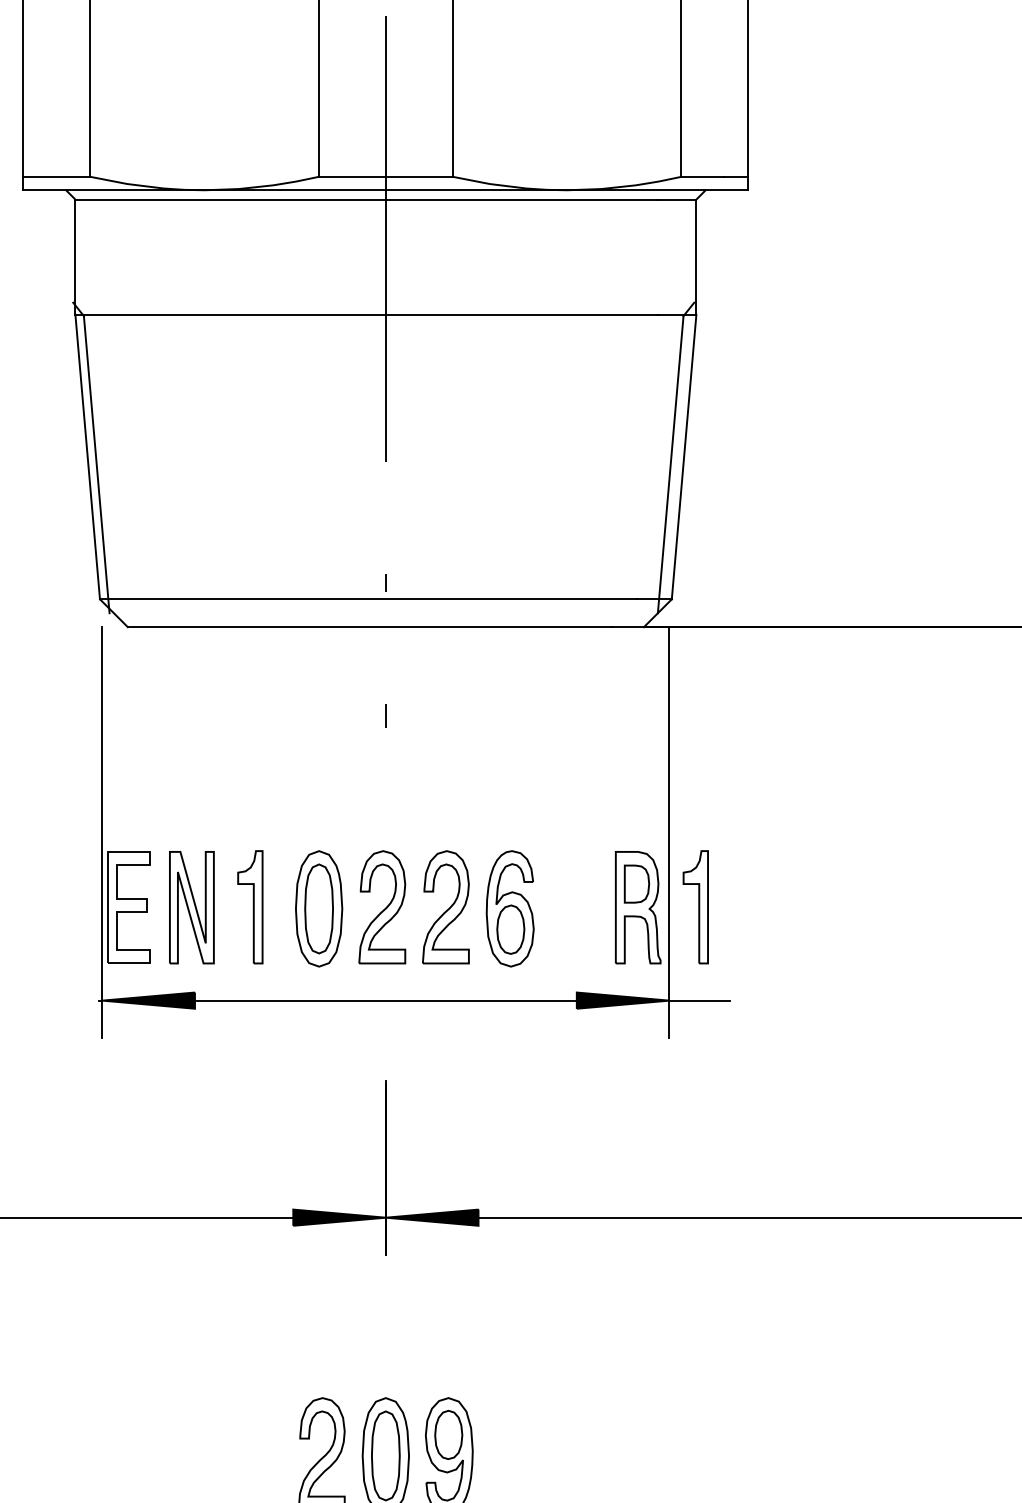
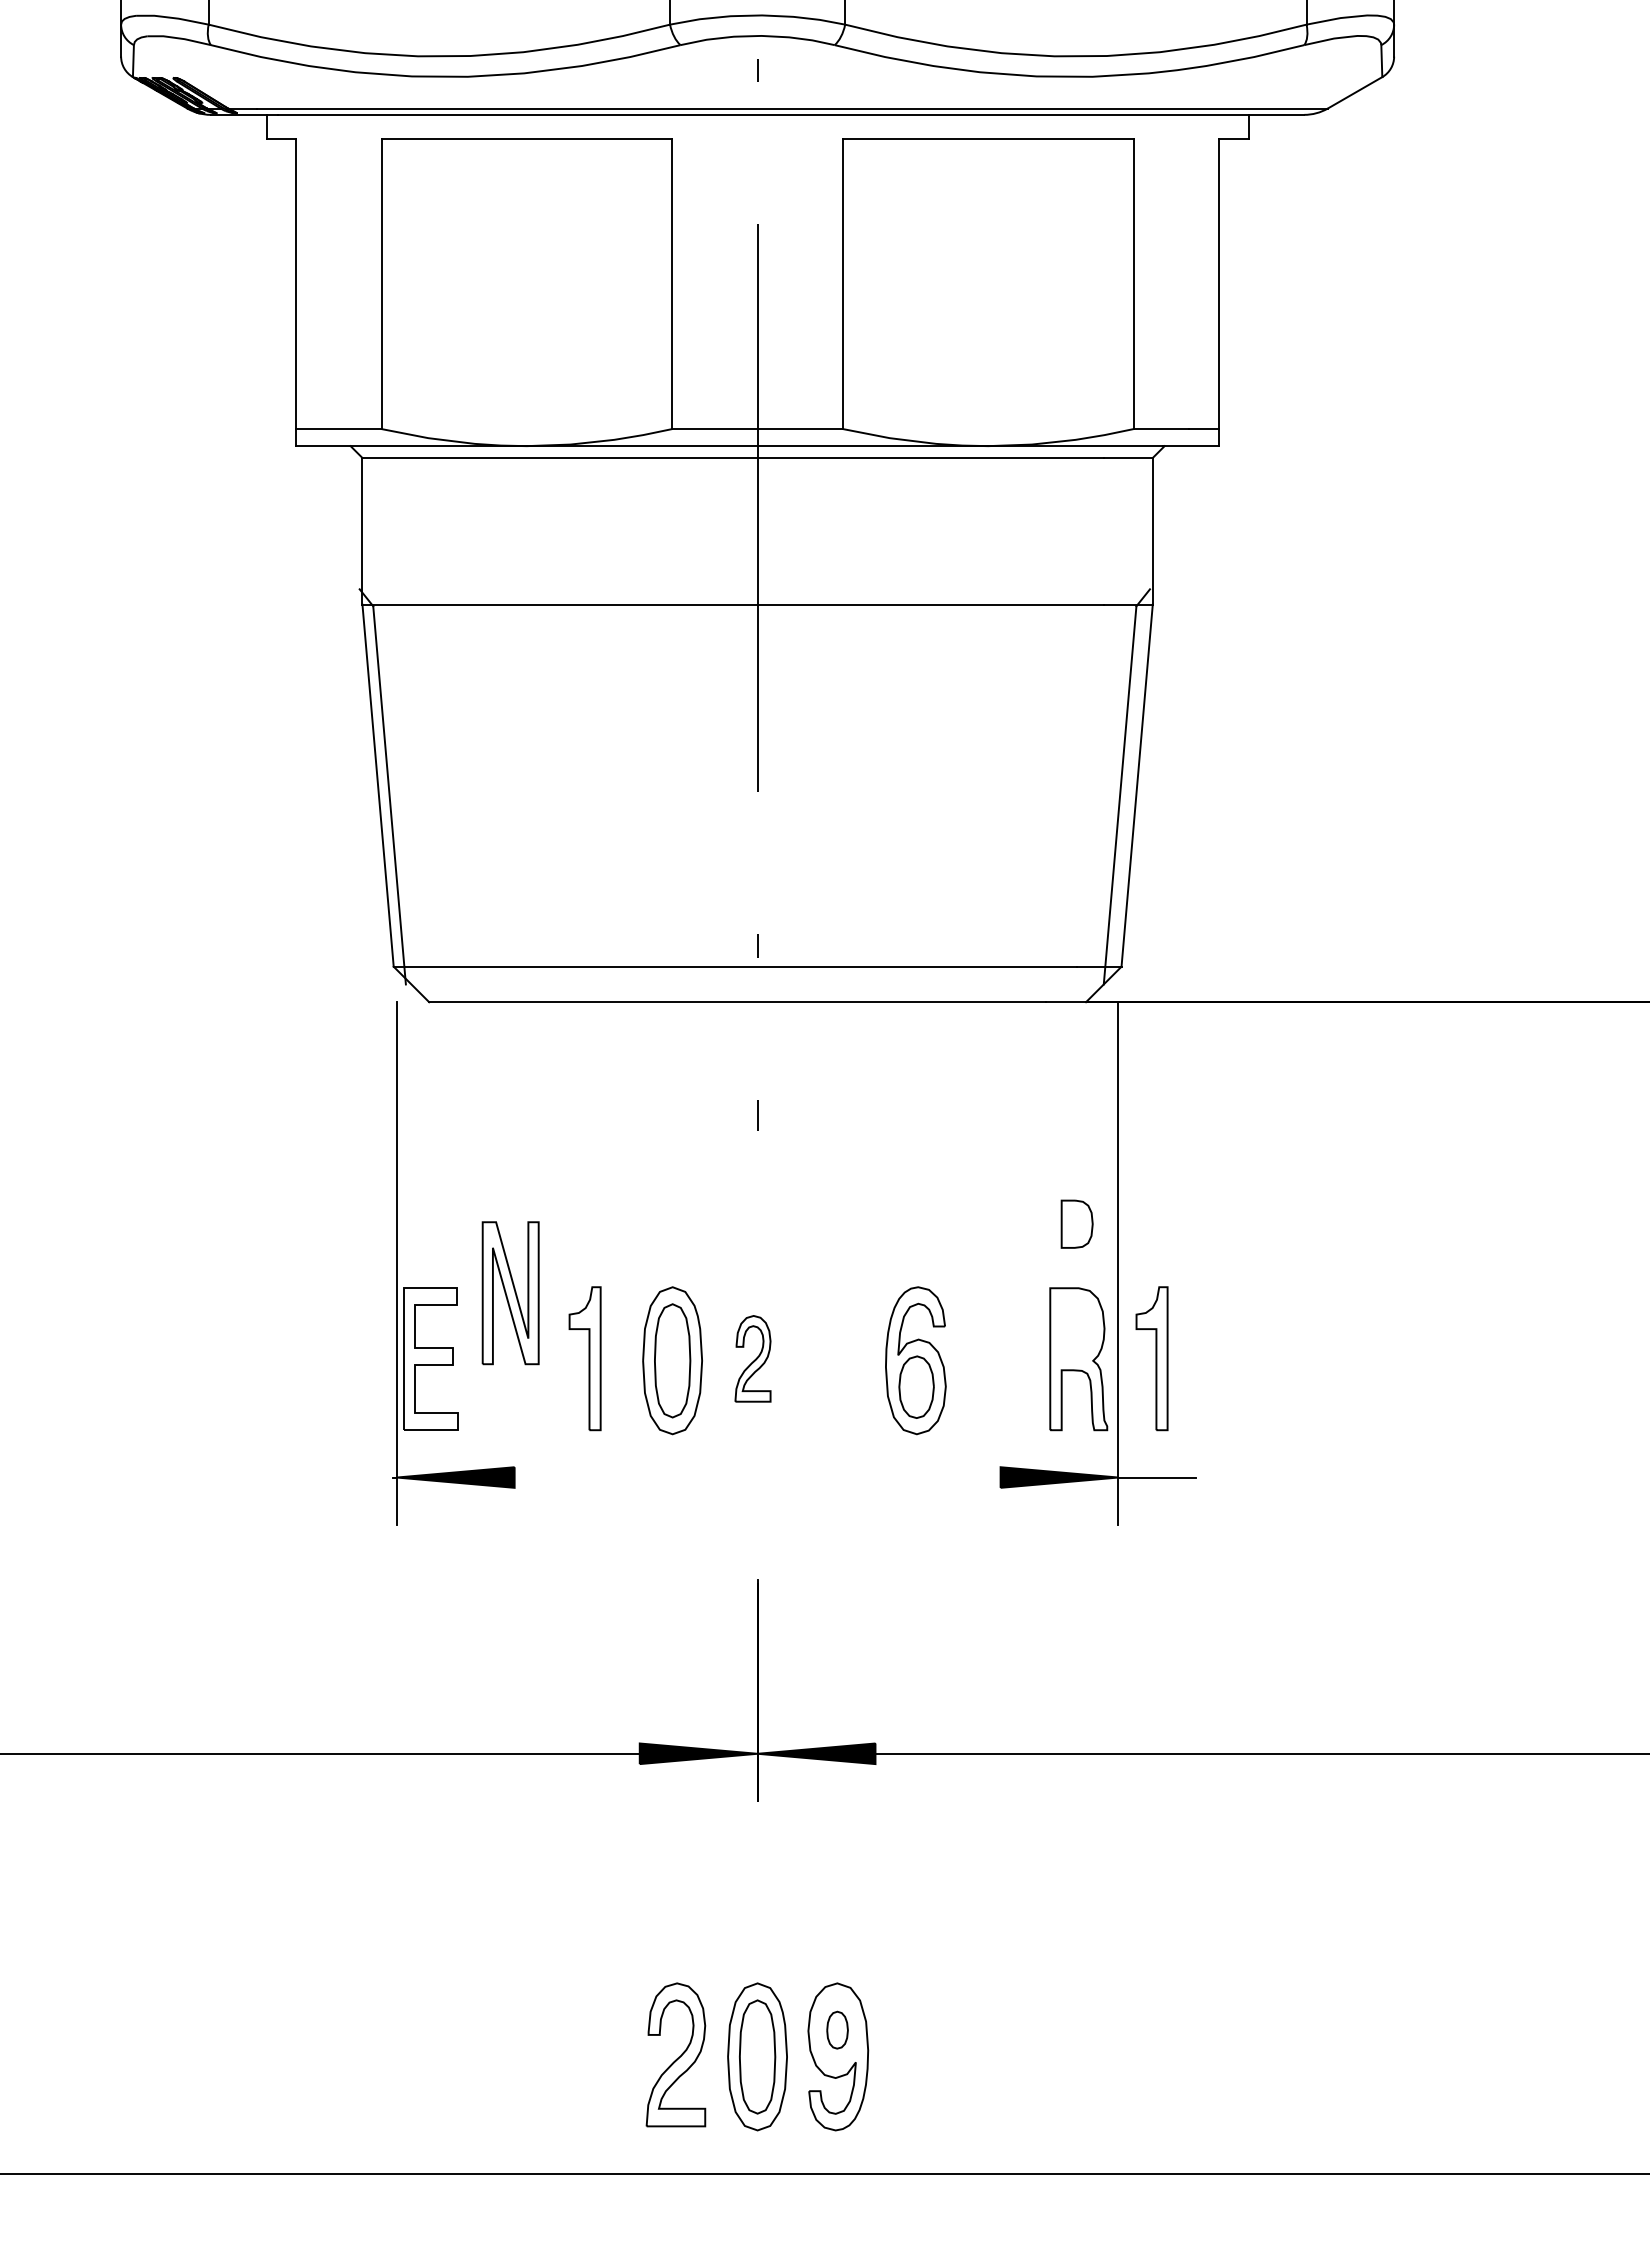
part: (636, 883) -> (1076, 1223), moved
part: (191, 907) -> (510, 1293), moved
part: (381, 907) -> (752, 1358), size x0.6
part: (445, 907) -> (833, 1358), removed
line: (385, 1000) -> (757, 1477), removed
part: (448, 1434) -> (837, 2029), size x0.6

